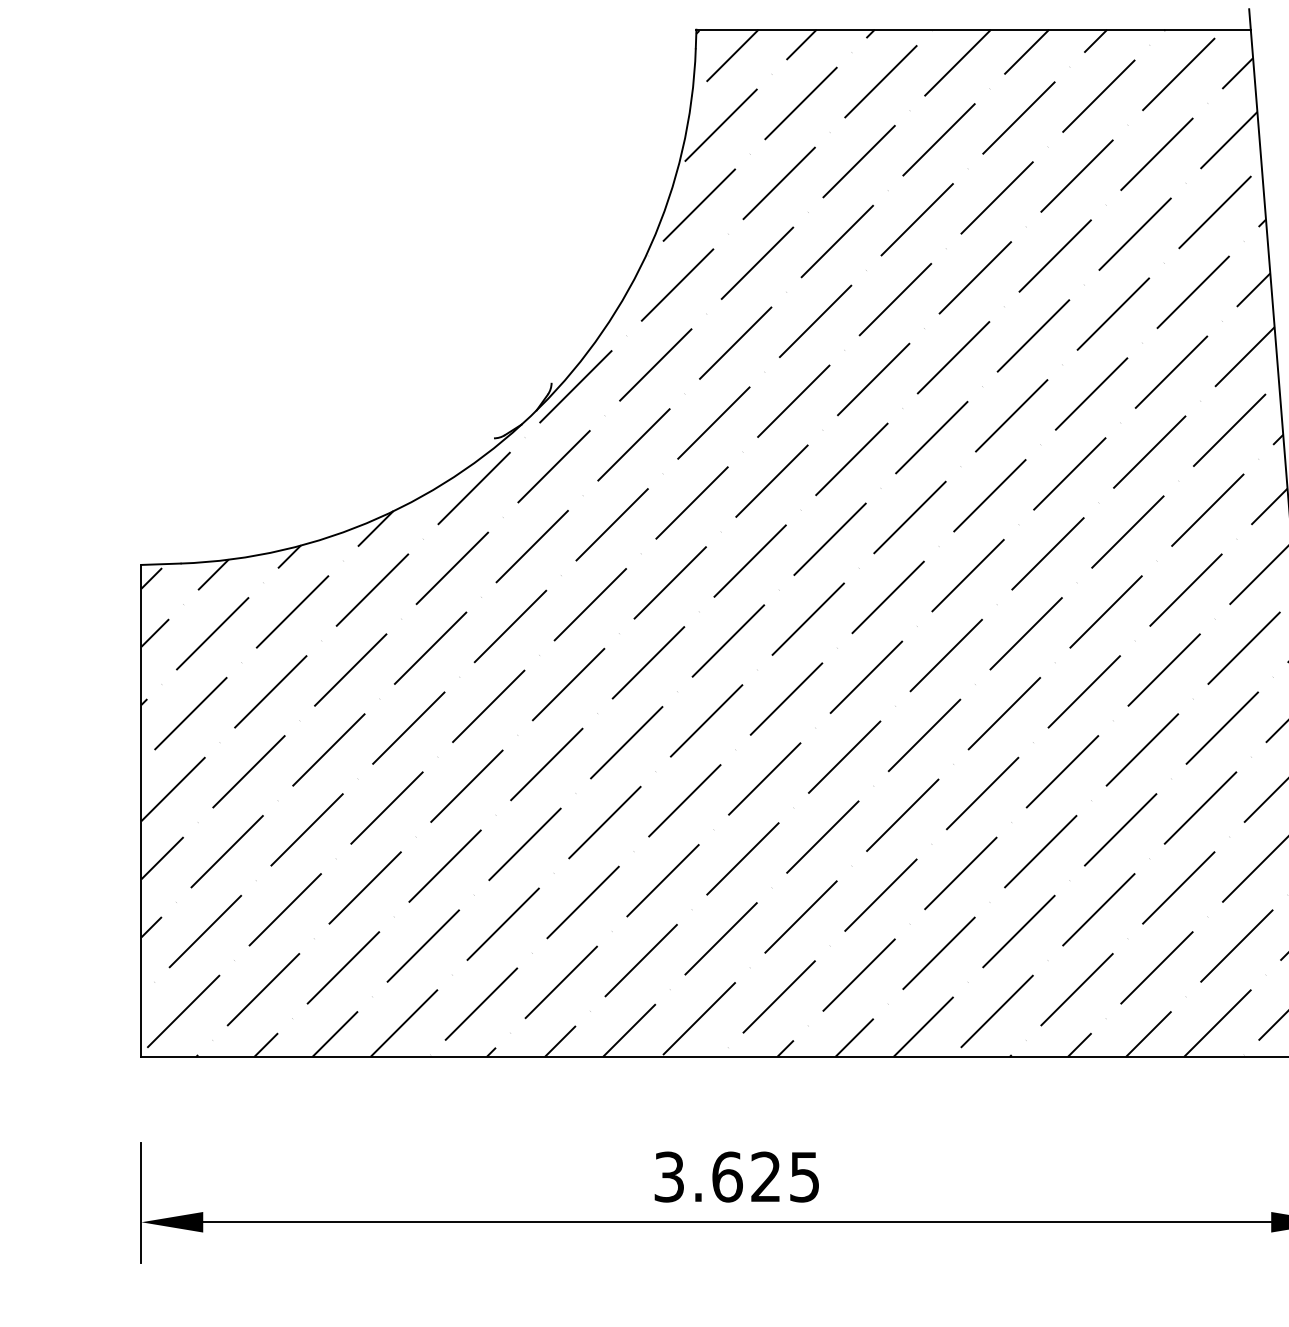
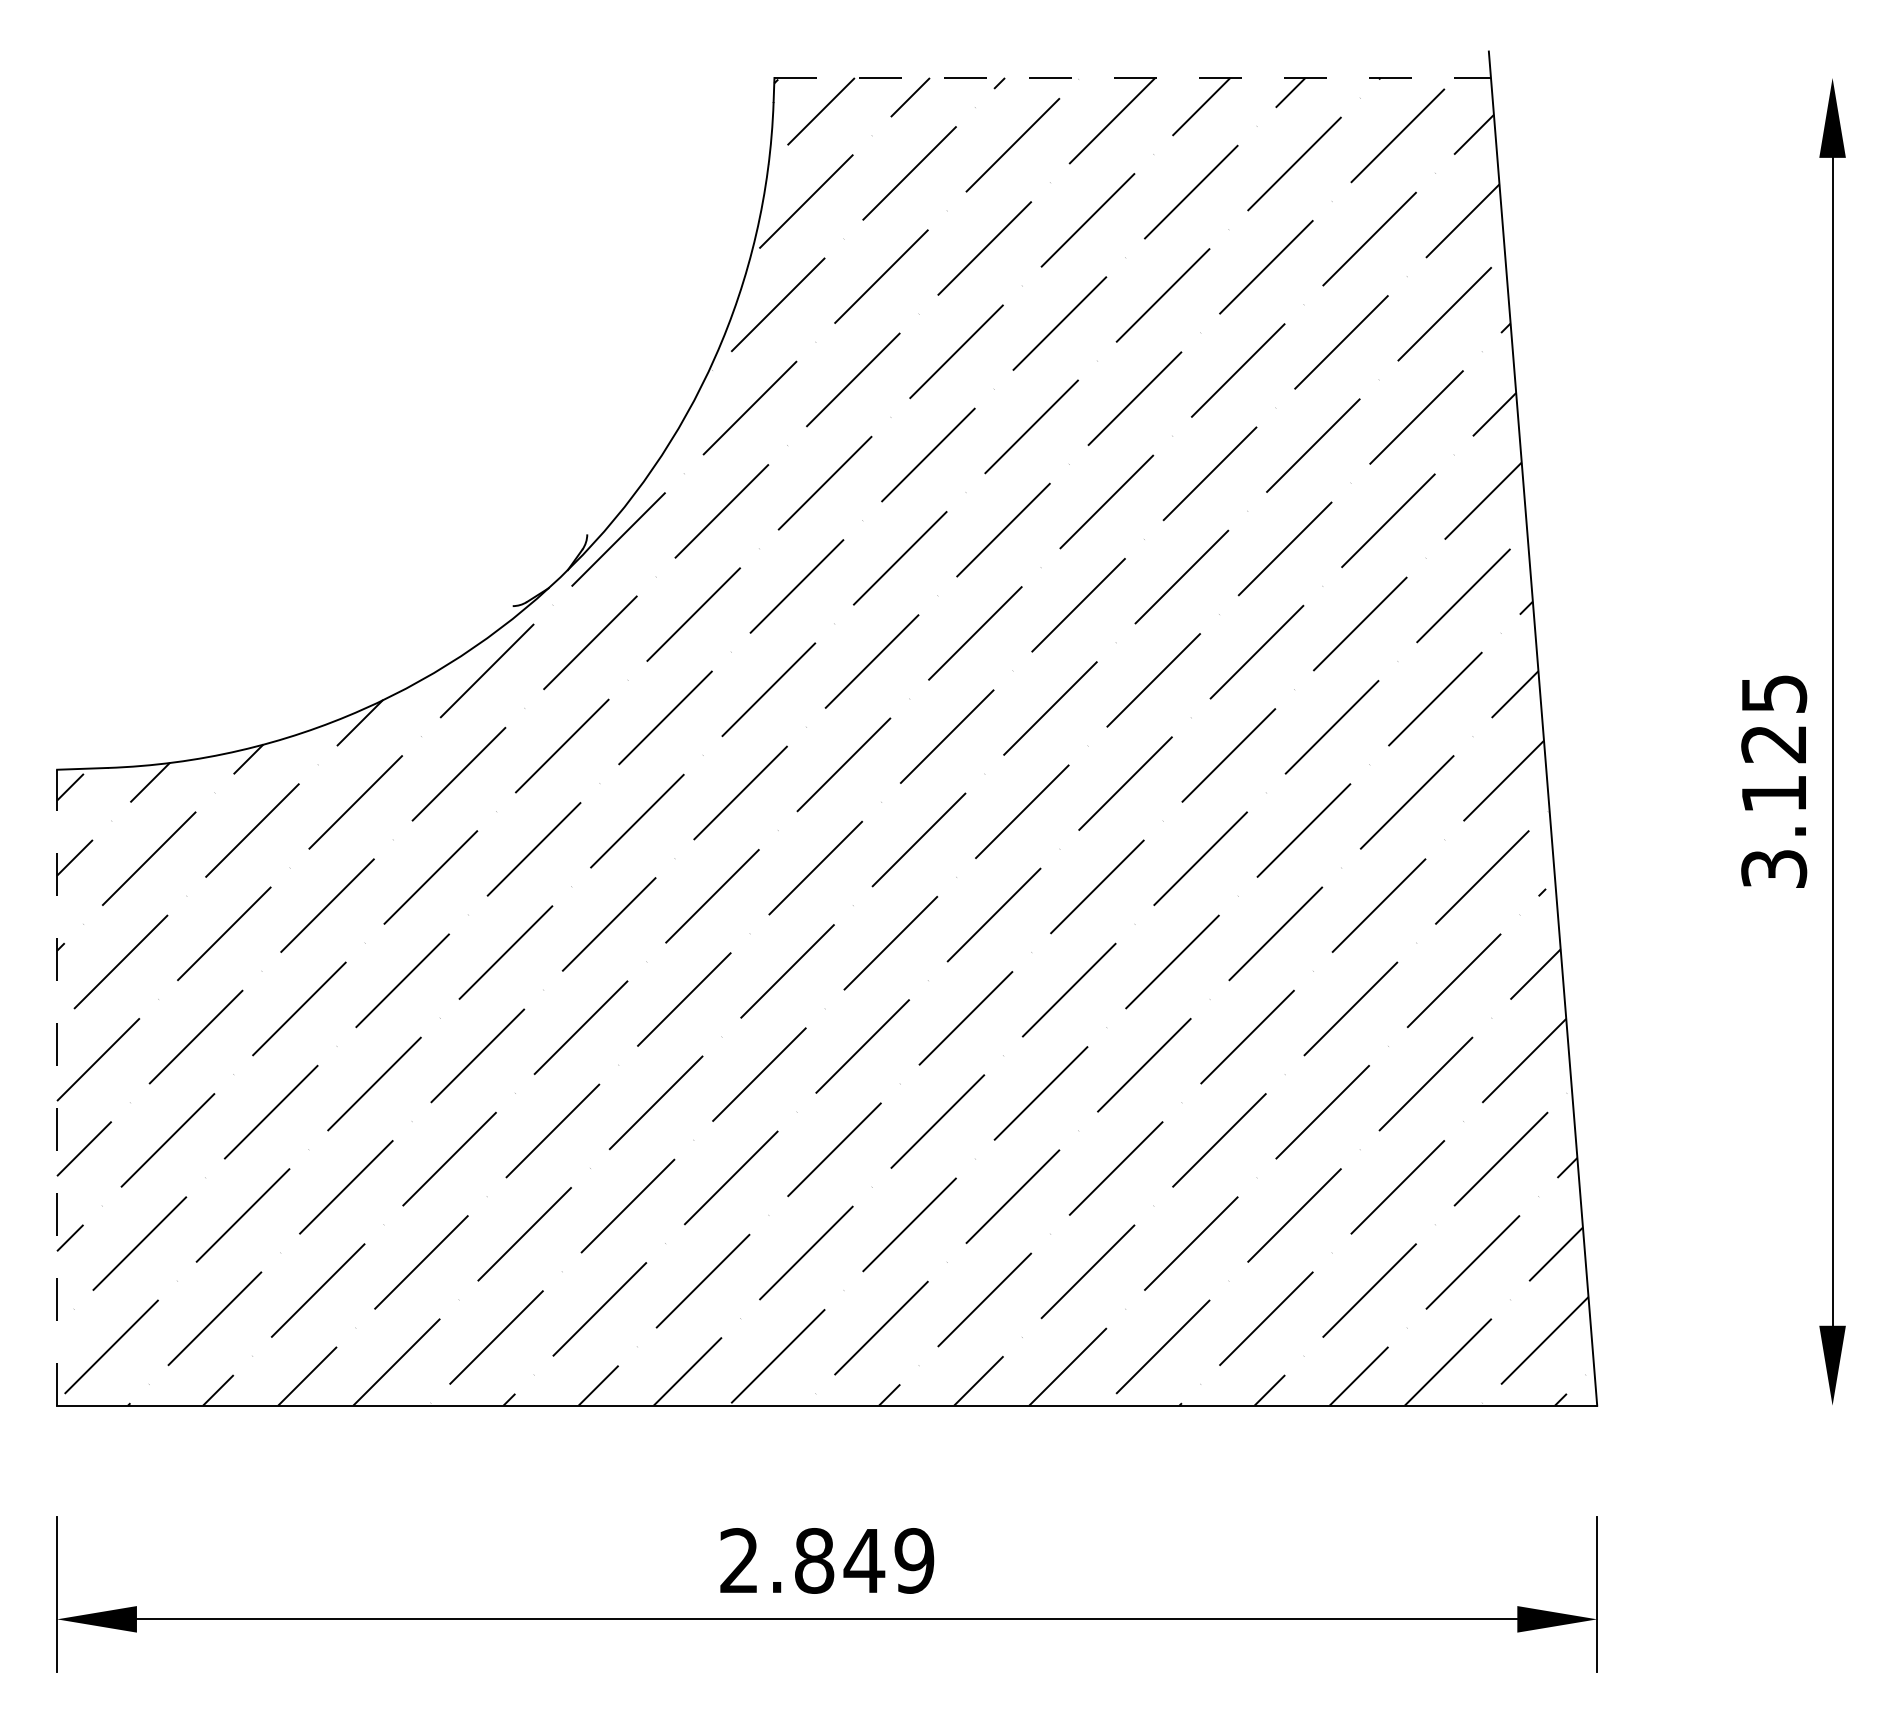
line: (974, 30) -> (1133, 78), solid -> dashed
line: (141, 810) -> (57, 1087), solid -> dashed
text: (737, 1176) -> (827, 1560), 3.625 -> 2.849

